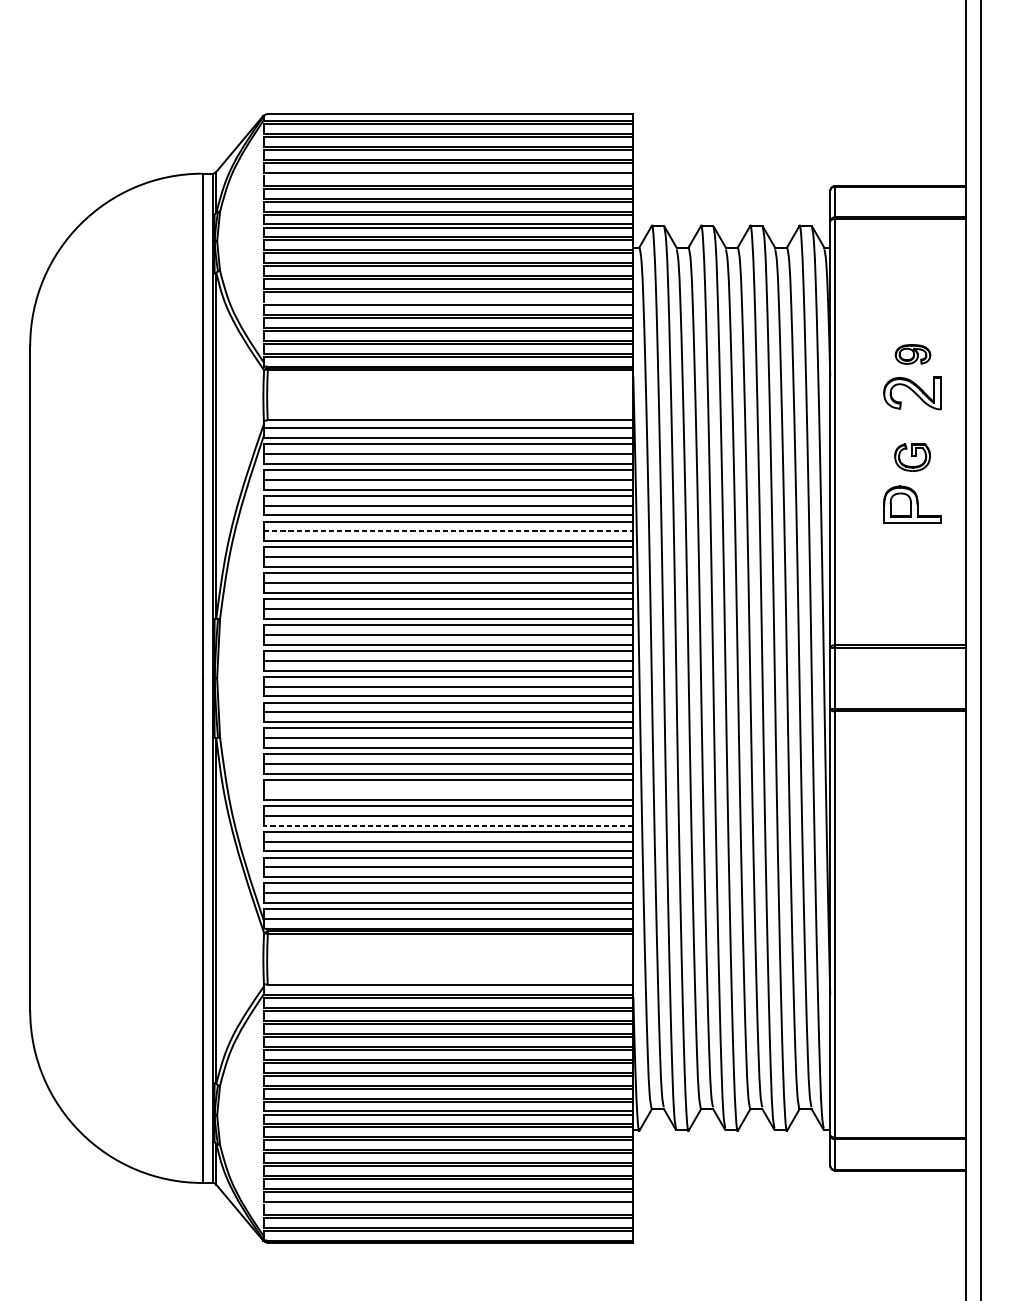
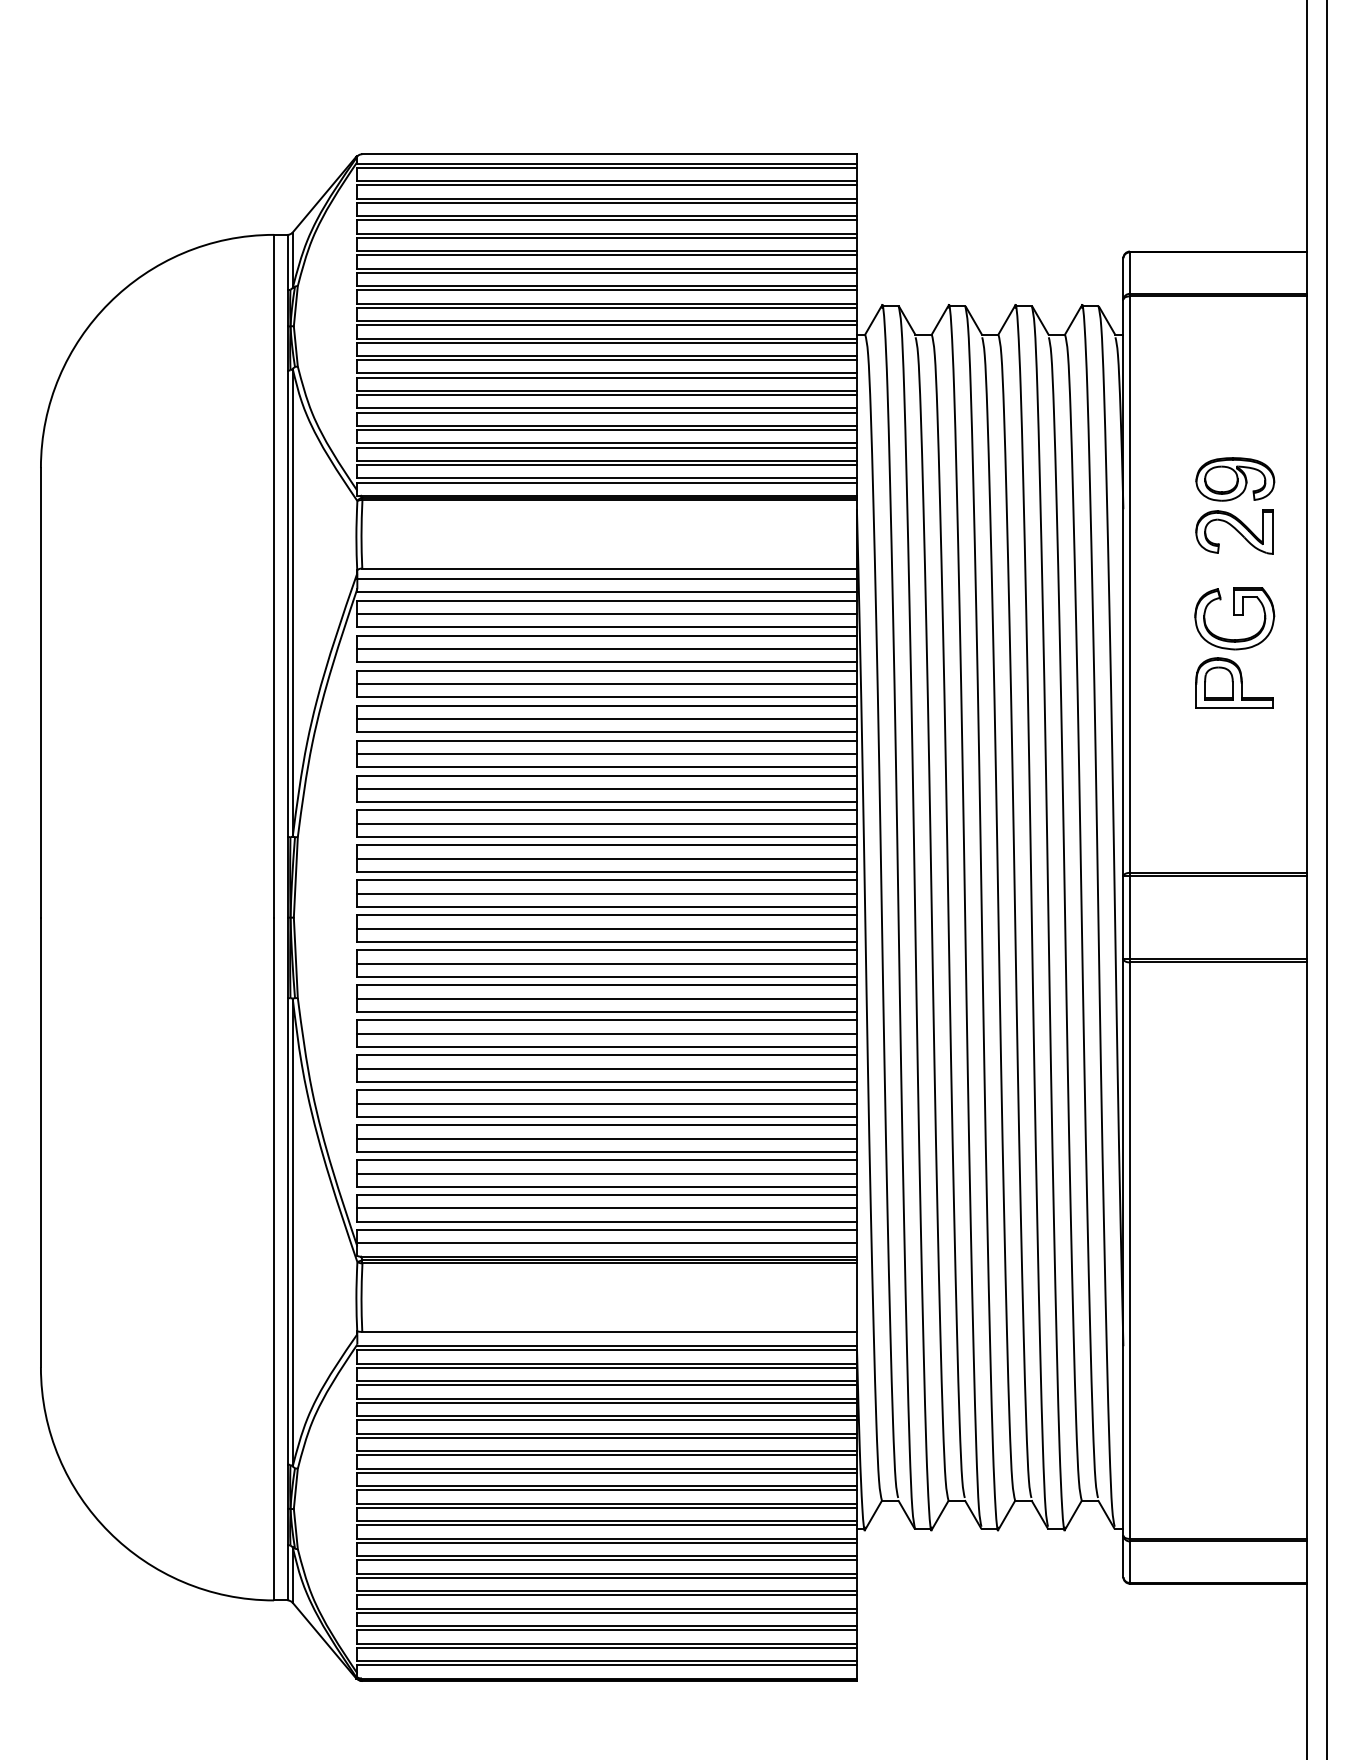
line: (448, 175) -> (606, 237), added
line: (448, 302) -> (606, 408), added
part: (913, 354) -> (1235, 479), size x1.67
part: (912, 457) -> (1234, 618), size x1.67
line: (448, 531) -> (607, 718), dashed -> solid
line: (448, 789) -> (606, 1068), added
line: (448, 825) -> (607, 1116), dashed -> solid
line: (448, 1205) -> (606, 1630), added

